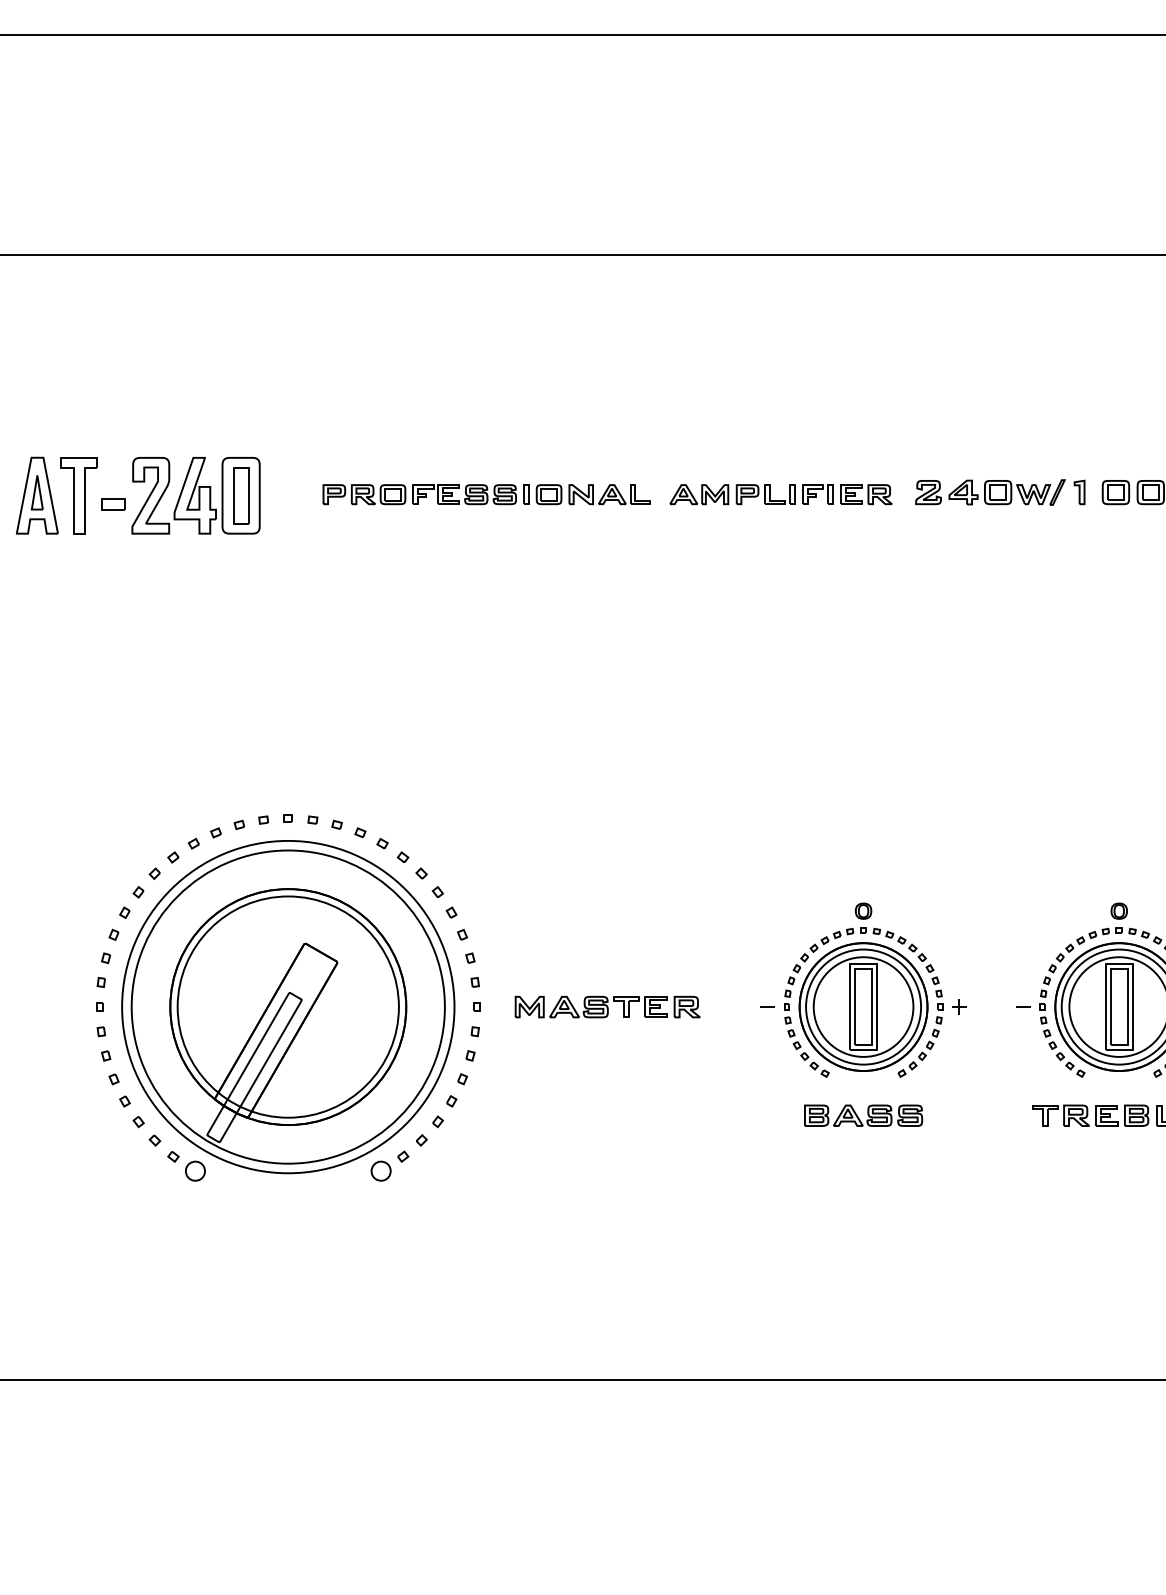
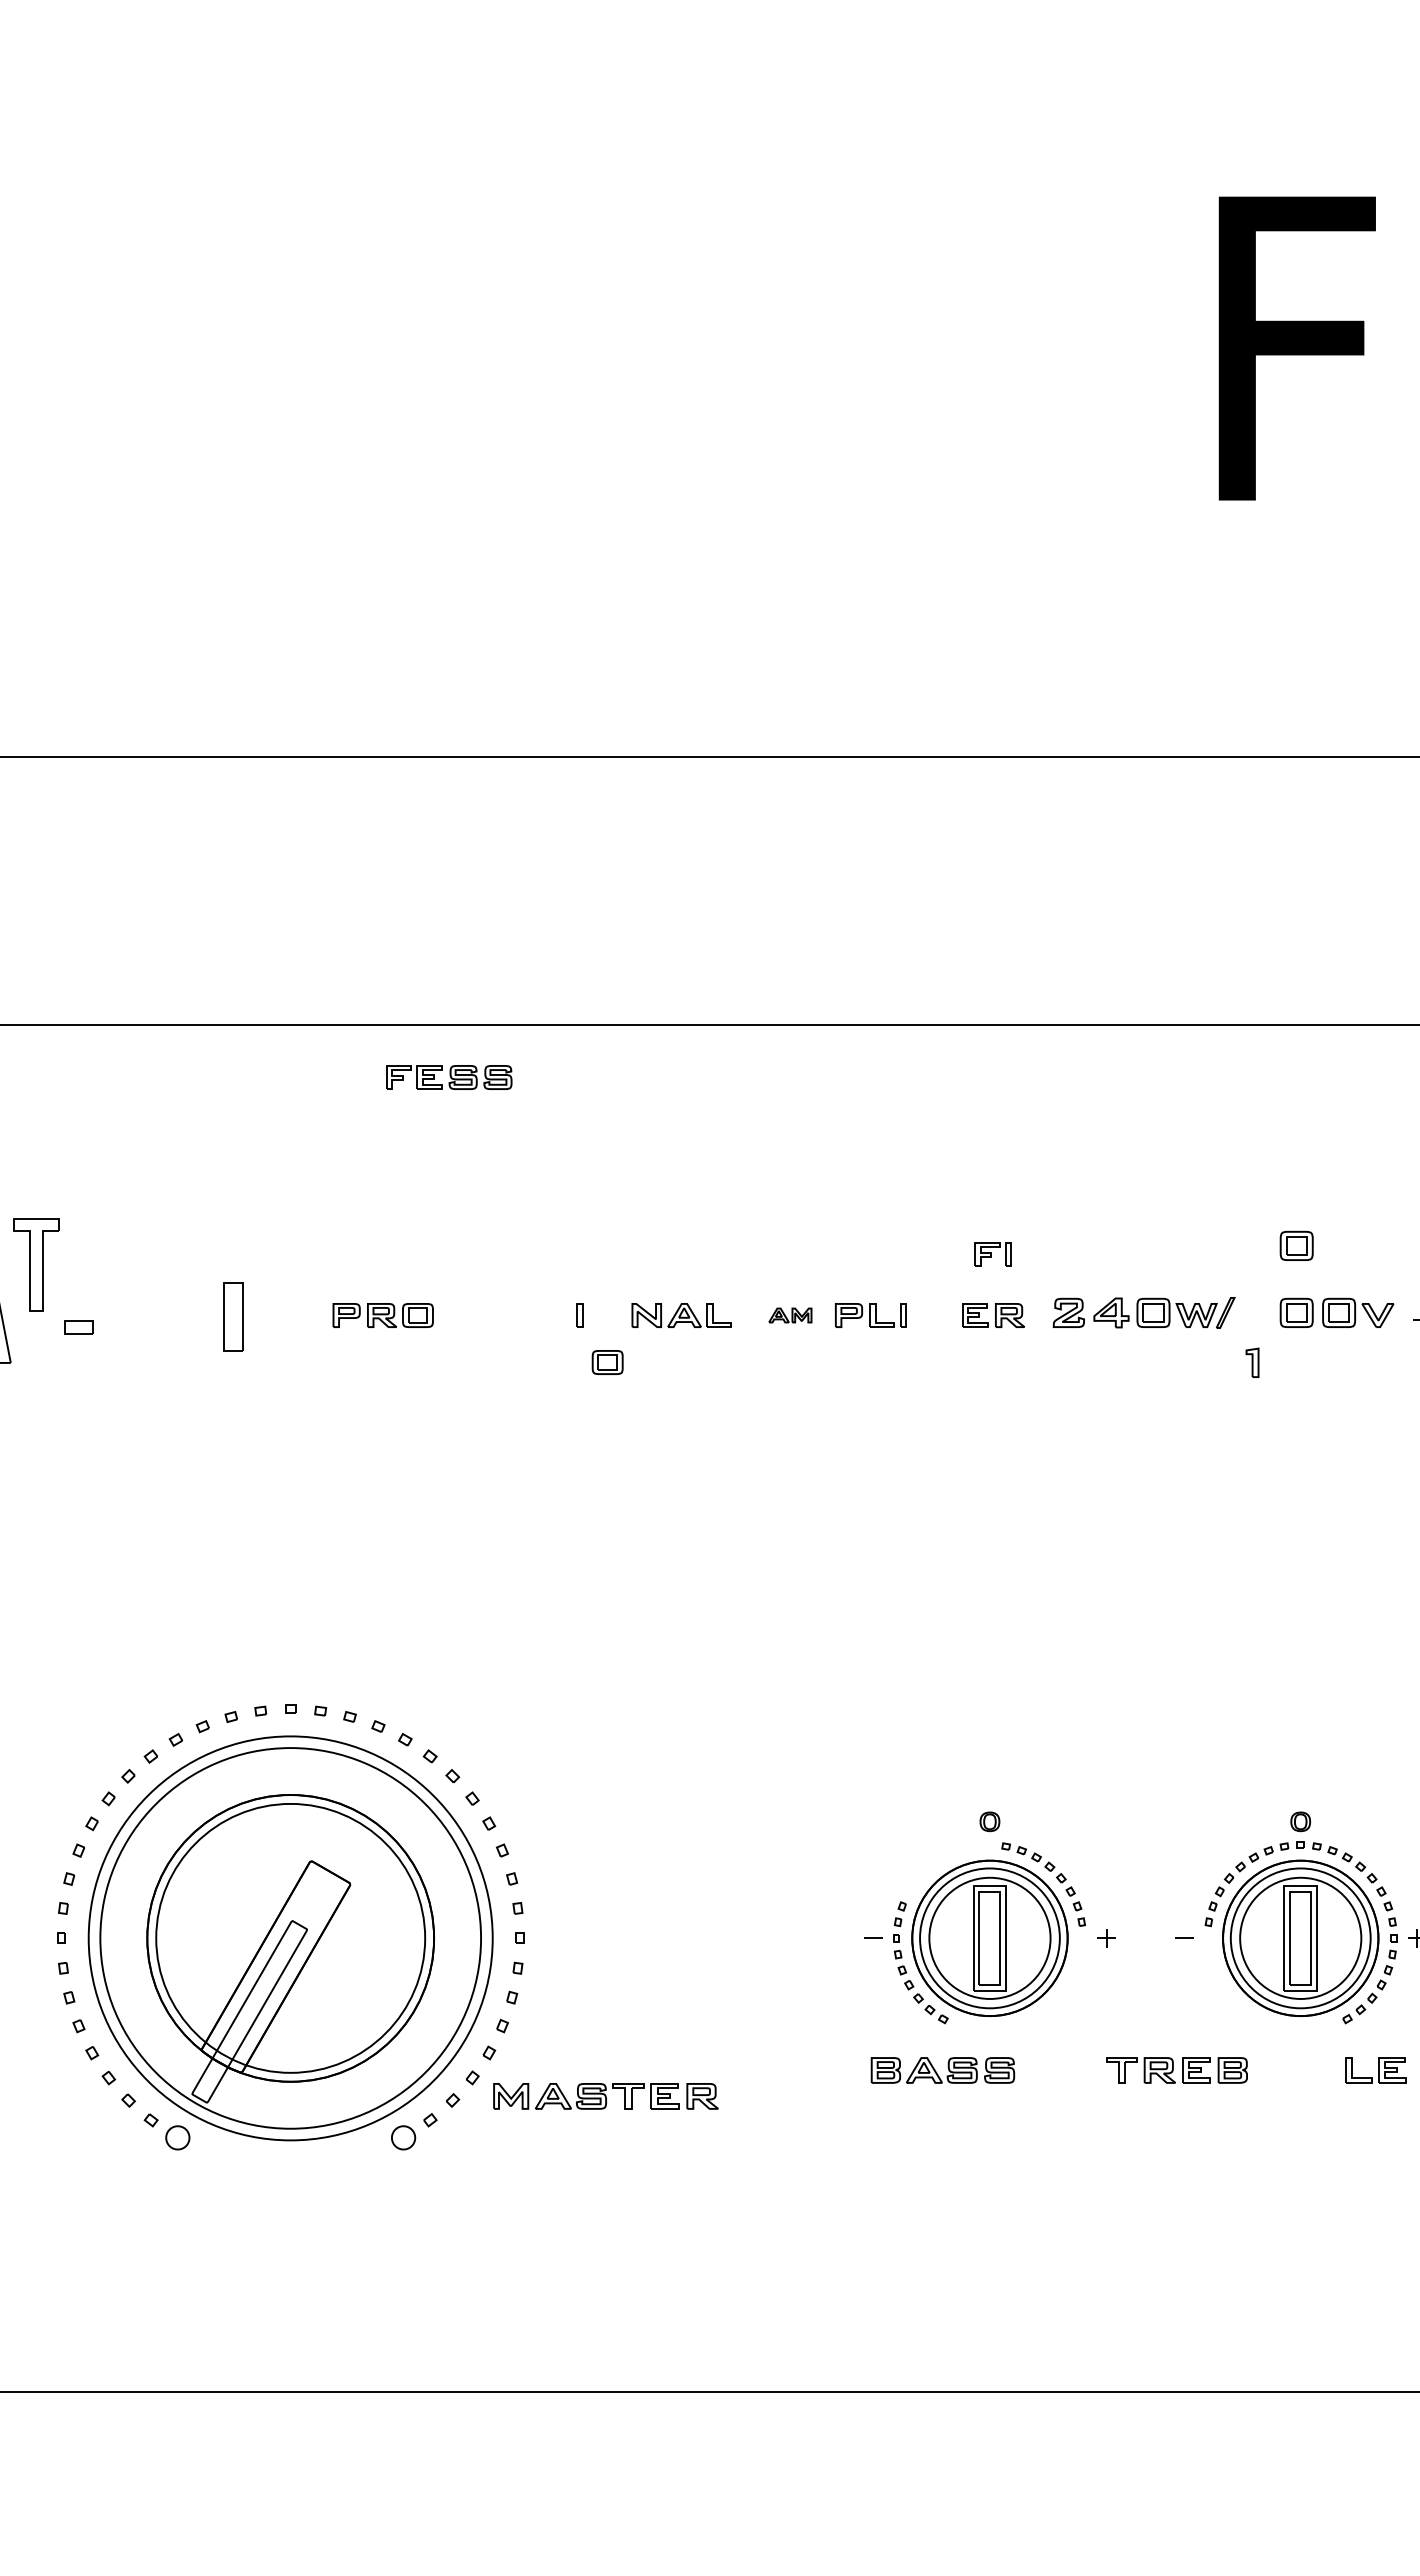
part: (1115, 437) -> (1296, 1245), added
part: (1079, 492) -> (1252, 1362), moved
part: (465, 494) -> (449, 1077), moved
part: (548, 494) -> (607, 1362), moved
part: (699, 494) -> (790, 1315), size x0.6
part: (817, 494) -> (992, 1254), moved
part: (79, 495) -> (36, 1264), moved
part: (195, 495) -> (178, 1316), removed
part: (826, 943) -> (944, 1861), removed
part: (607, 1007) -> (605, 2096), moved
part: (1055, 1044) -> (1223, 1983), removed
part: (926, 1045) -> (1066, 1984), removed
part: (863, 1115) -> (942, 2070), moved
part: (1090, 1115) -> (1176, 2070), moved

